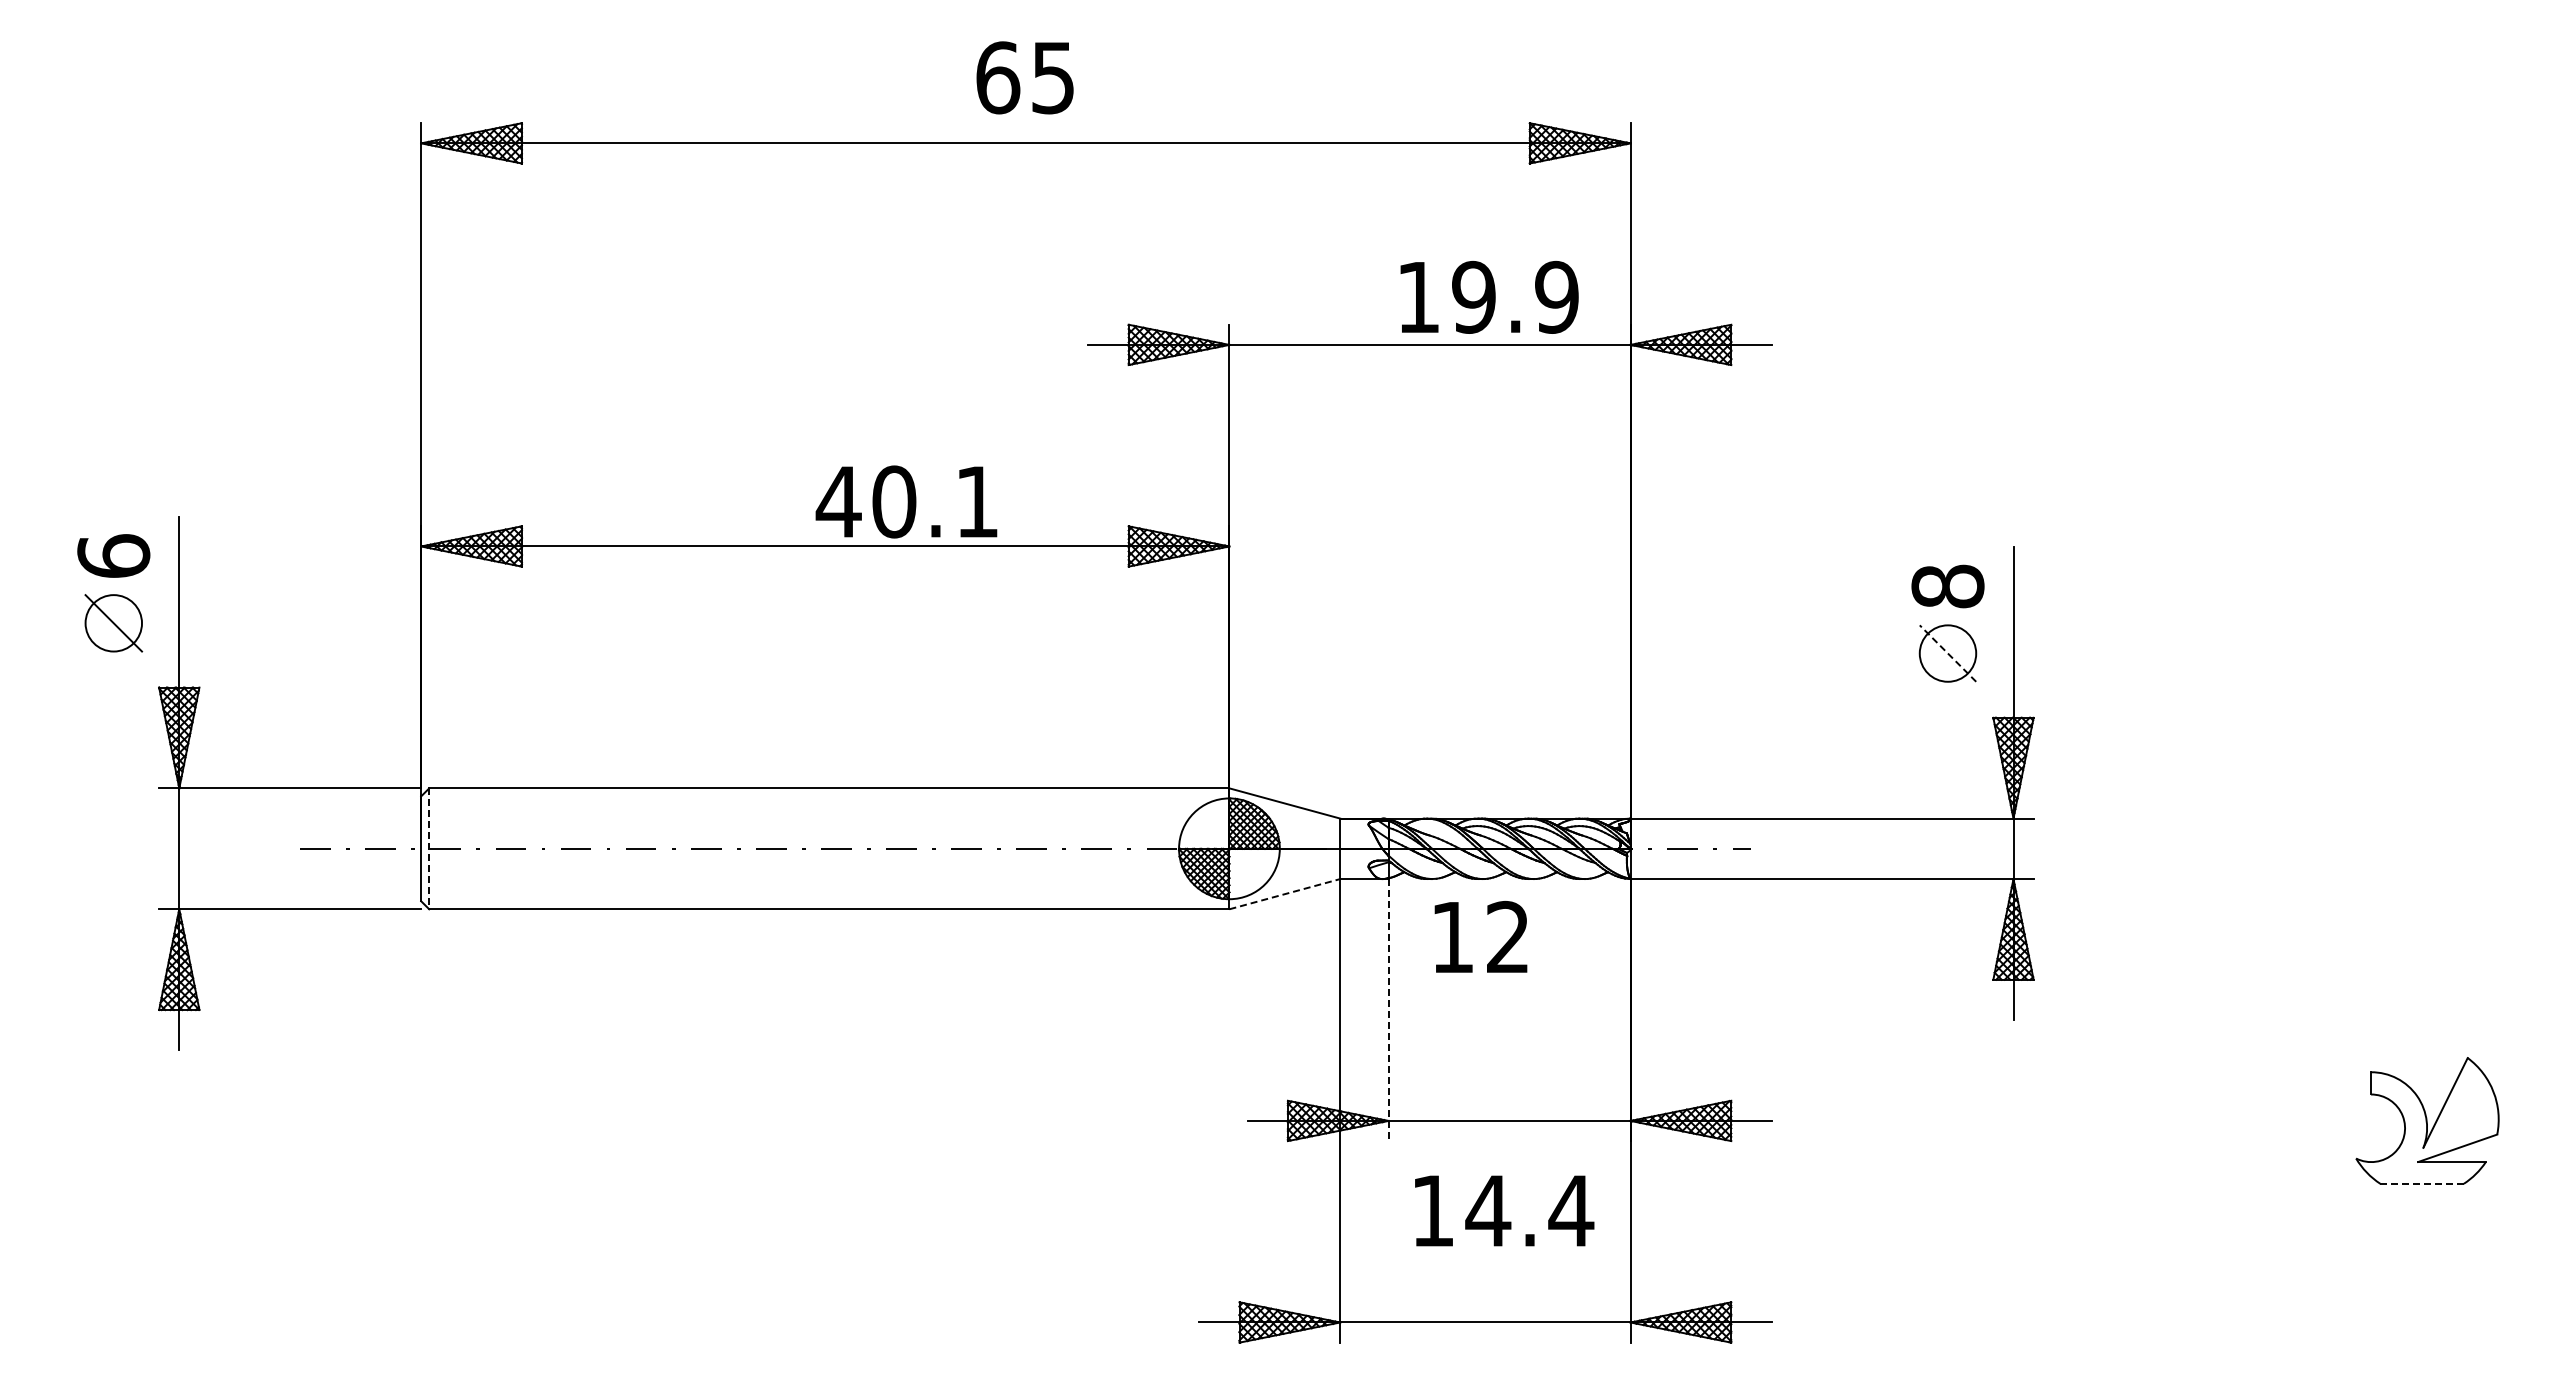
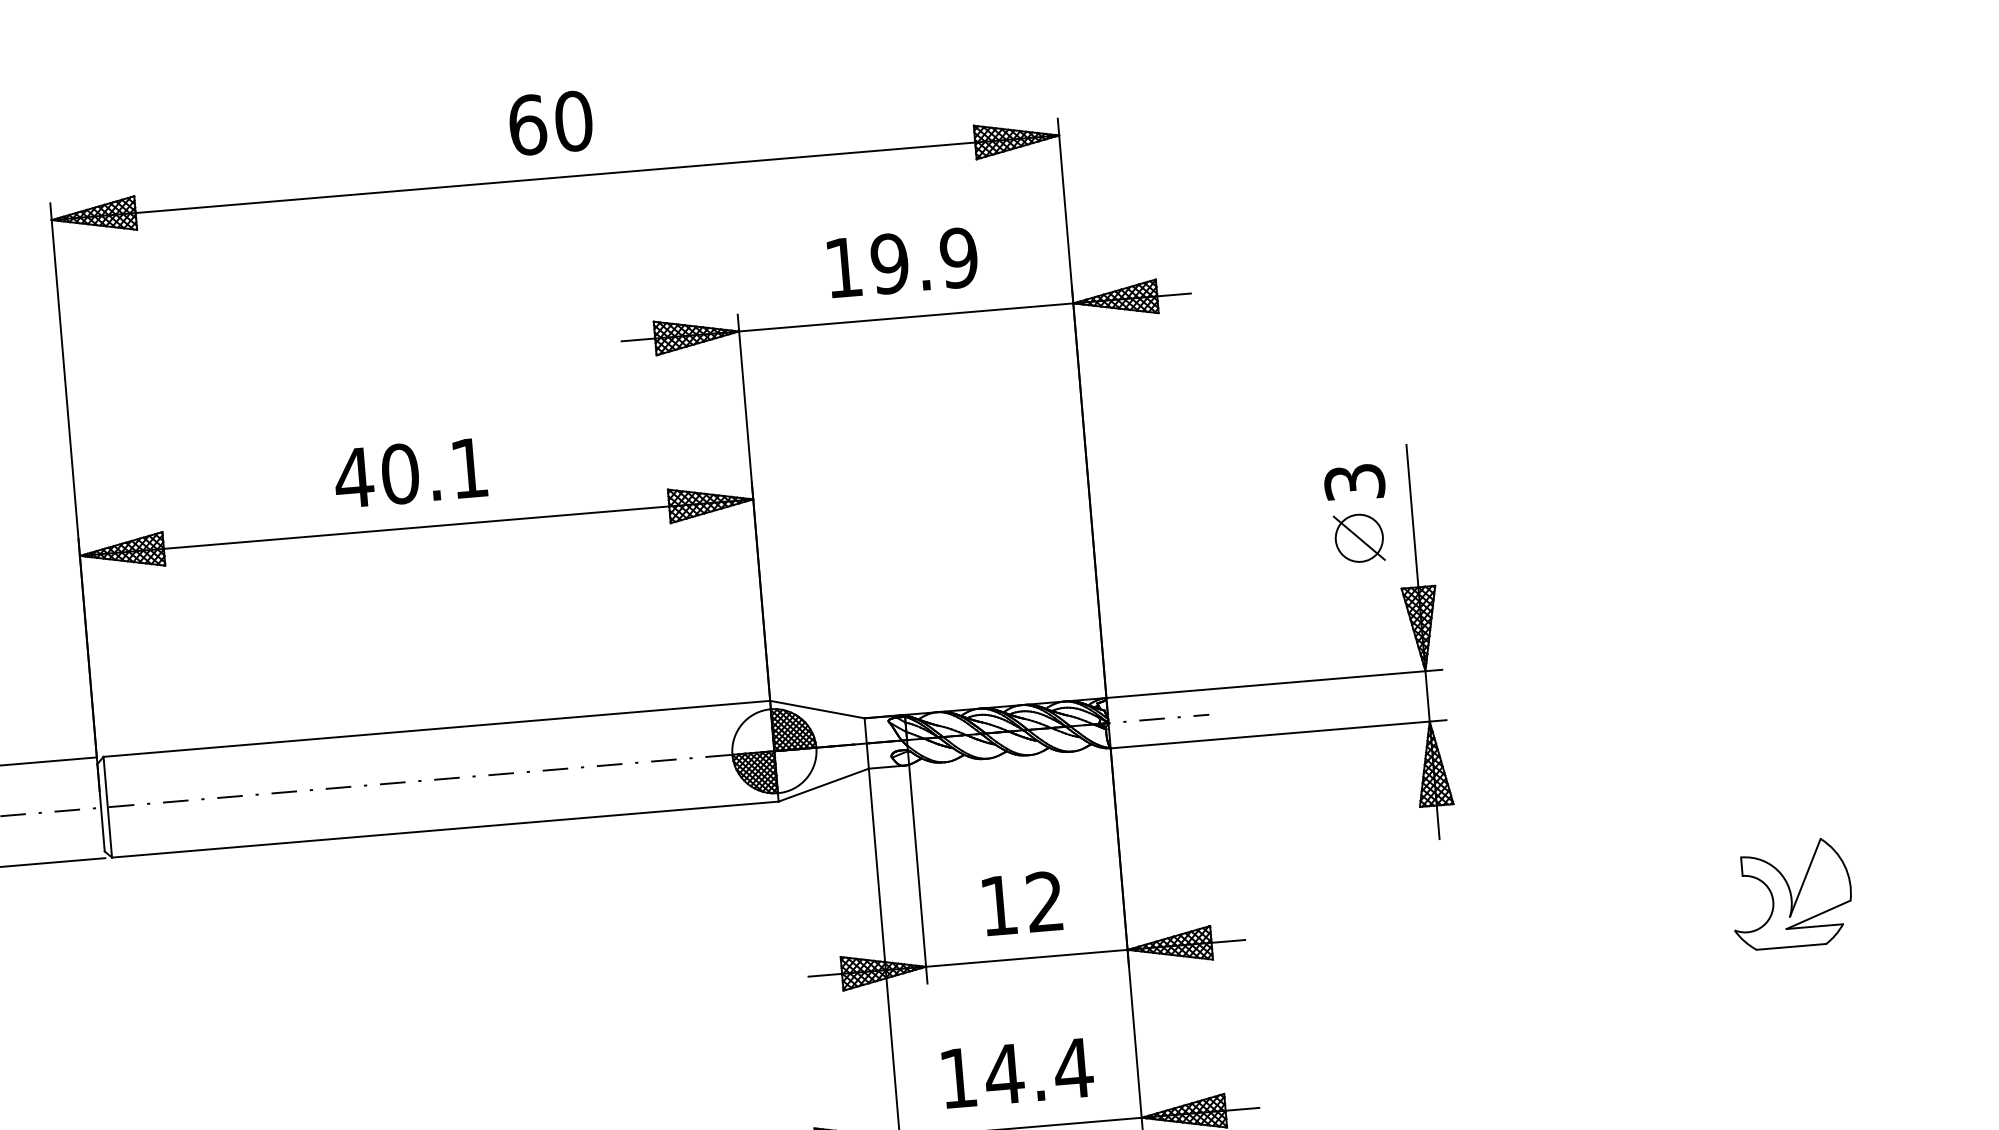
text: (1053, 77) -> (573, 120), 65 -> 60
text: (1489, 297) -> (902, 262), moved
text: (906, 501) -> (410, 472), moved
text: (1947, 586) -> (1354, 482), 8 -> 3
line: (1947, 653) -> (1358, 538), dashed -> solid
line: (429, 849) -> (108, 807), dashed -> solid
line: (1285, 894) -> (824, 785), dashed -> solid
text: (1480, 936) -> (1022, 902), moved
line: (1388, 1010) -> (918, 874), dashed -> solid
line: (2422, 1183) -> (1791, 946), dashed -> solid
text: (1504, 1210) -> (1017, 1072), moved

